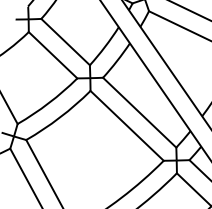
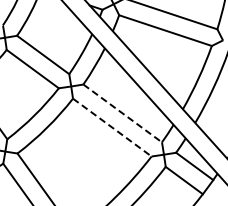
line: (139, 112) -> (122, 113), solid -> dashed
line: (127, 125) -> (112, 127), solid -> dashed

